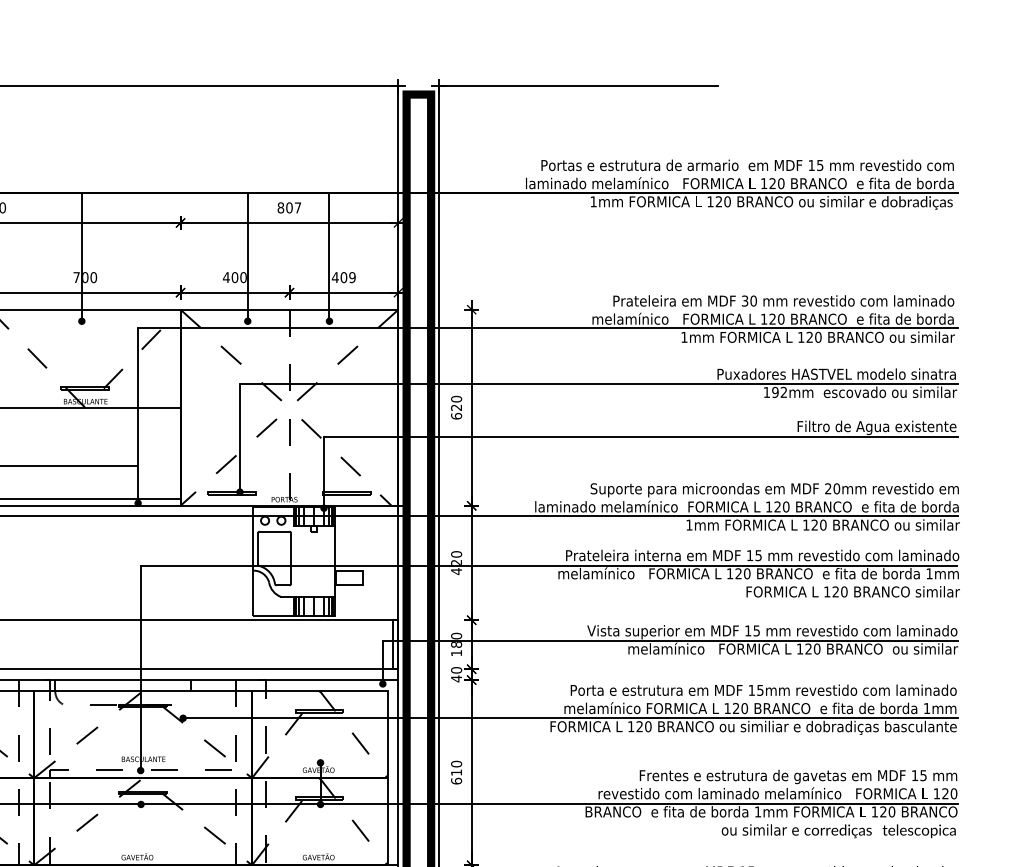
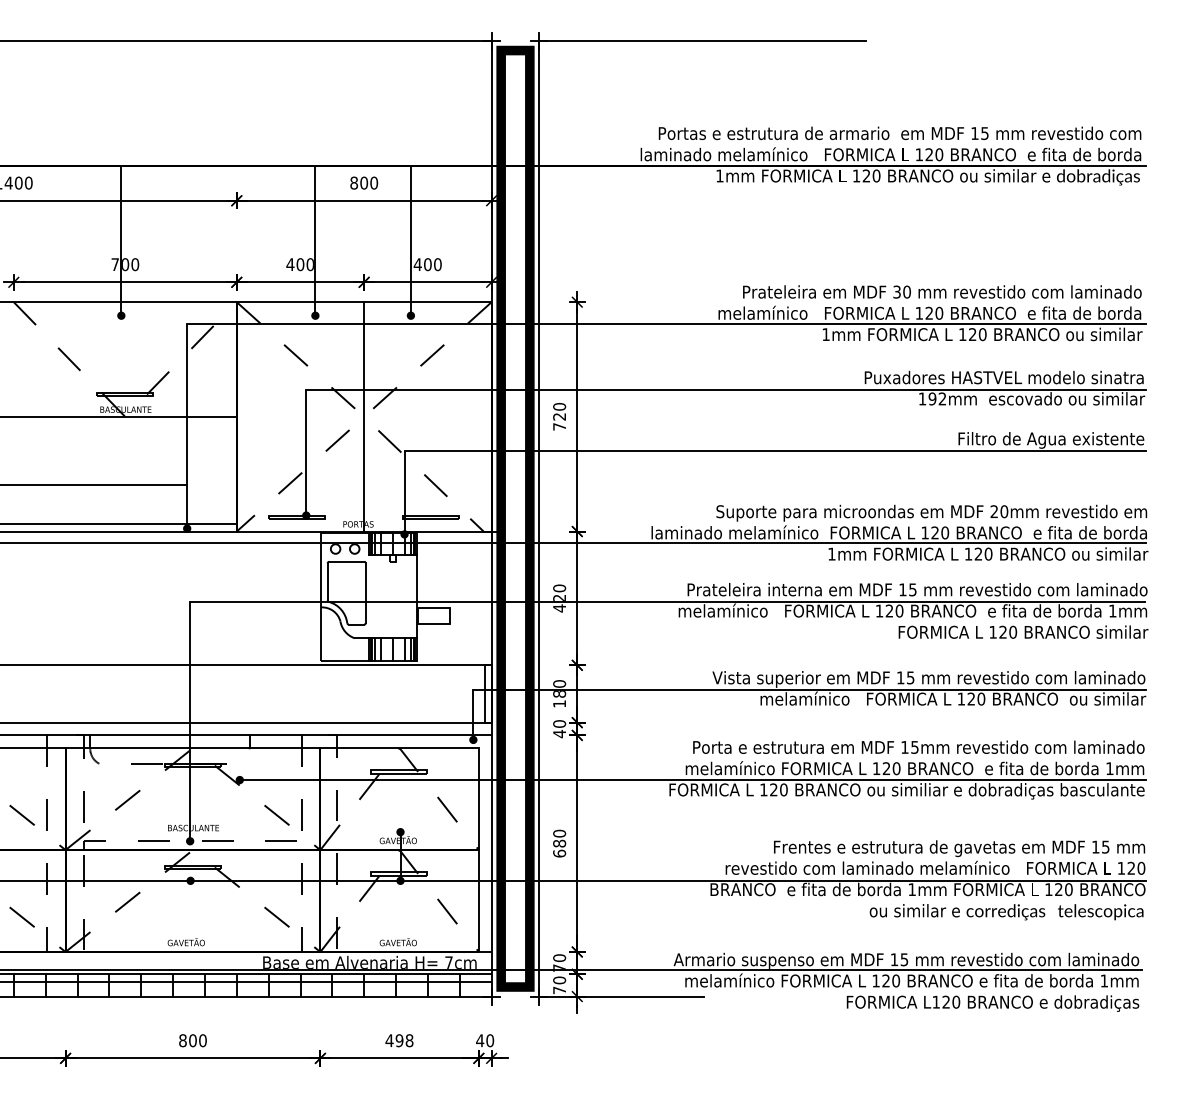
text: (298, 207) -> (374, 182), 807 -> 800
text: (352, 277) -> (437, 264), 409 -> 400
line: (289, 407) -> (364, 416), dashed -> solid
text: (456, 415) -> (559, 426), 620 -> 720
text: (456, 772) -> (559, 843), 610 -> 680

